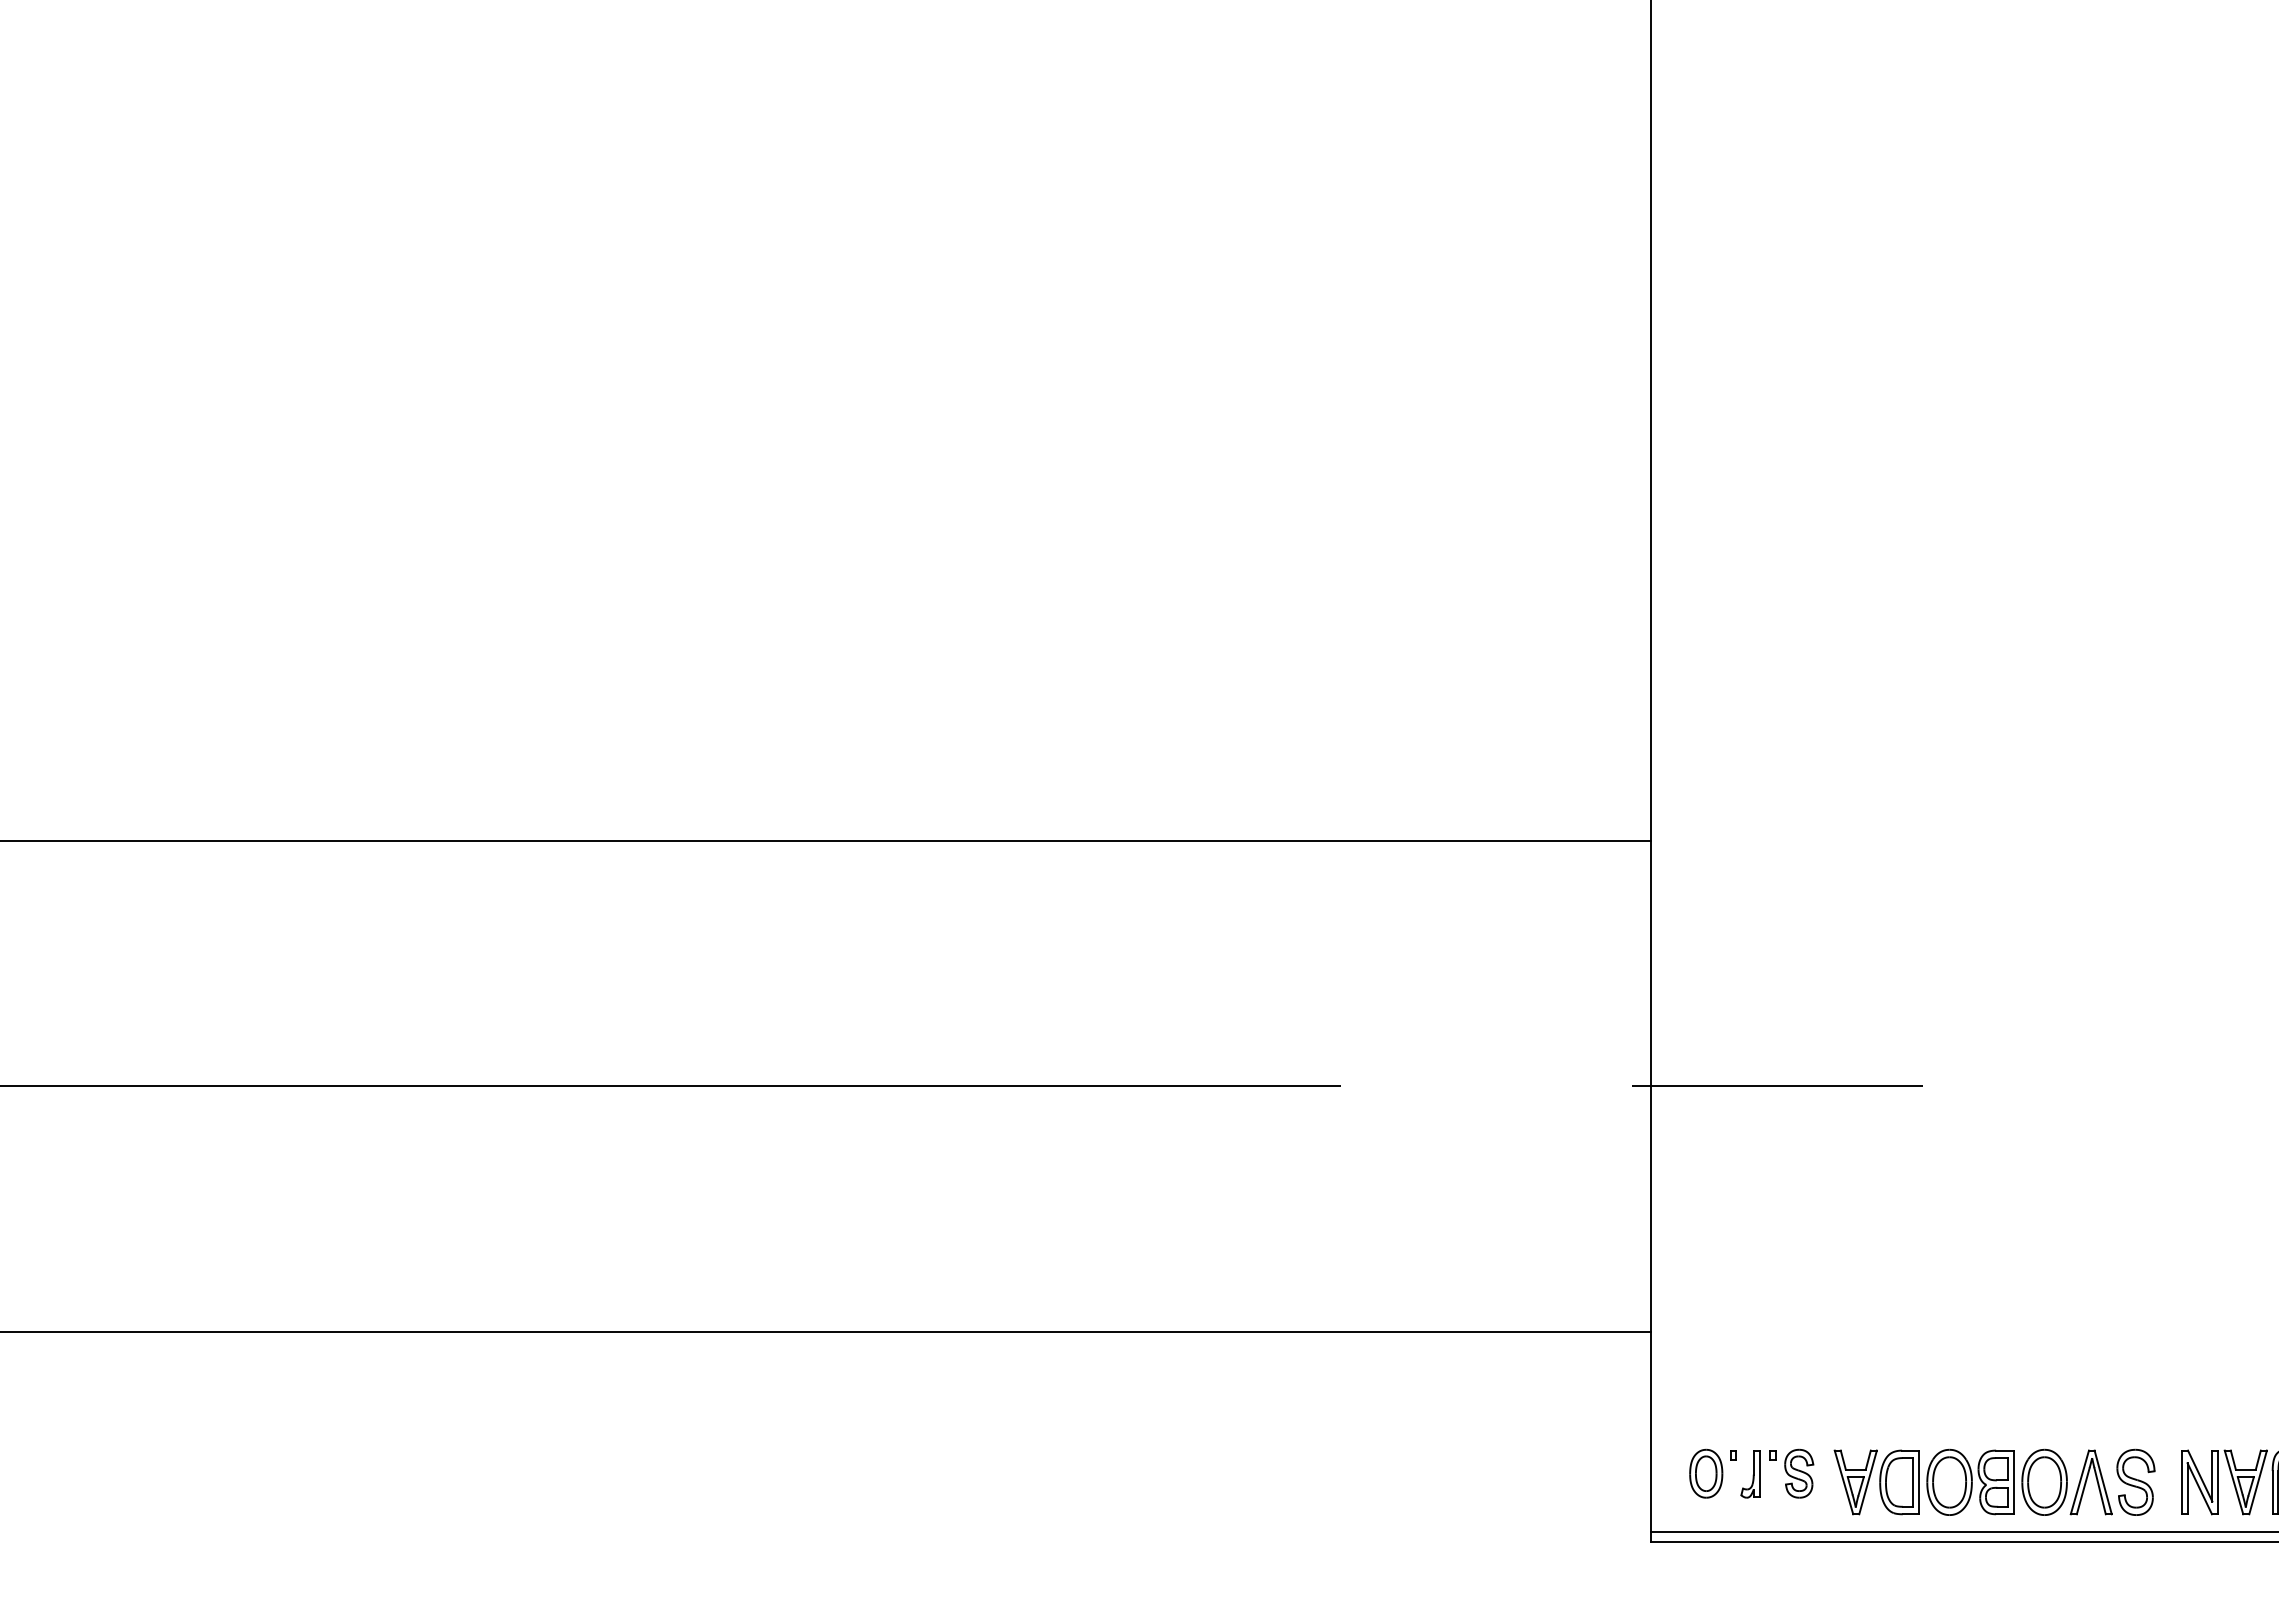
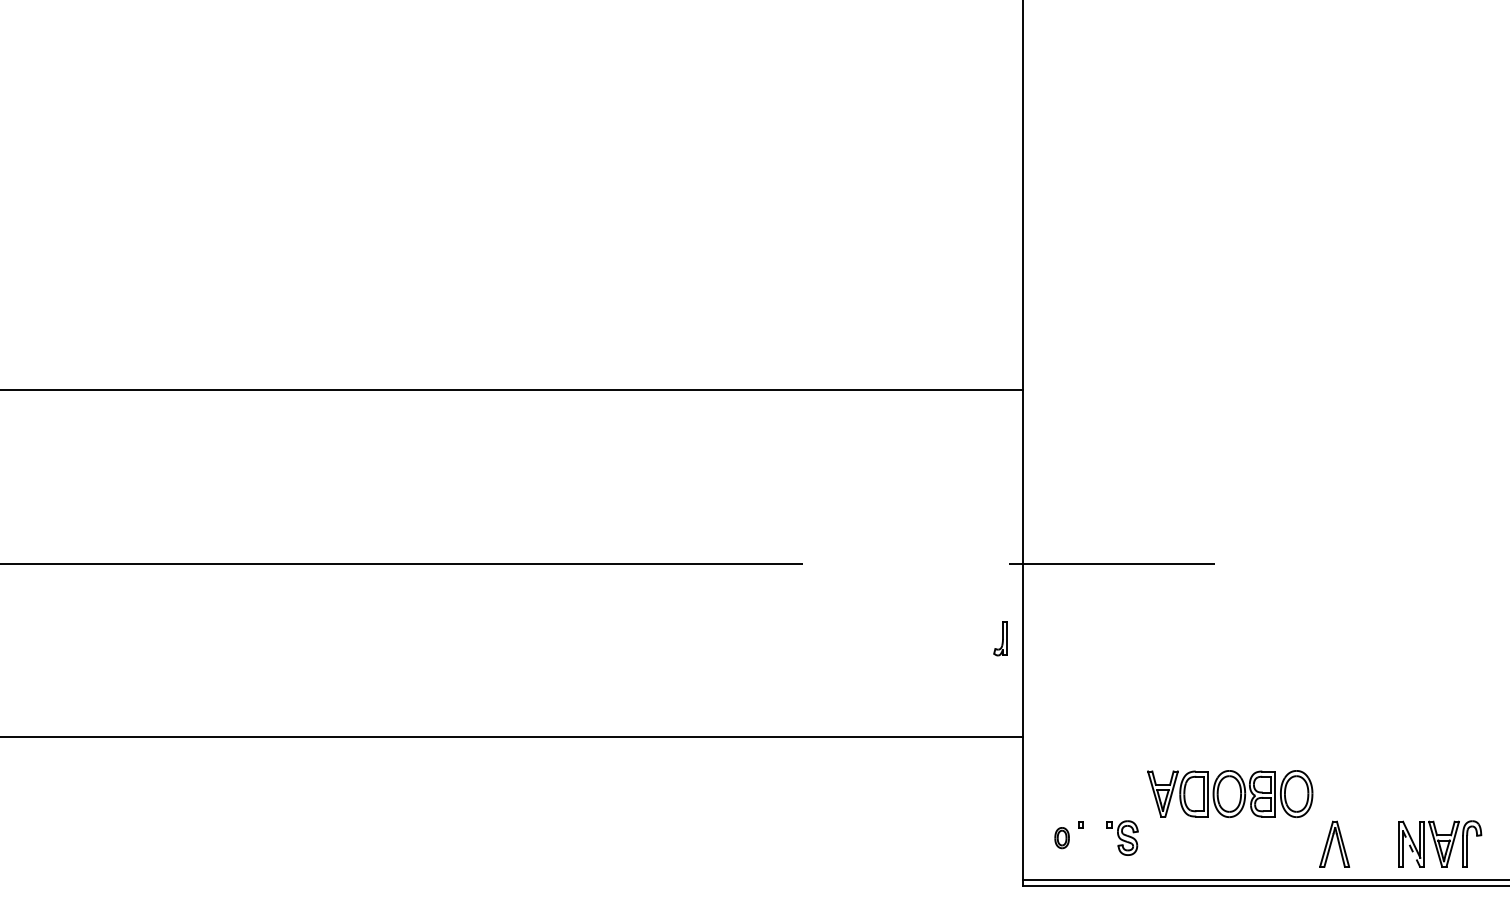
part: (1706, 1473) -> (1062, 837), size x0.6
part: (1750, 1474) -> (1000, 639), moved
part: (1950, 1481) -> (1230, 793), moved
part: (2135, 1481) -> (1365, 843), removed
line: (2199, 1488) -> (1411, 848), solid -> dashed

